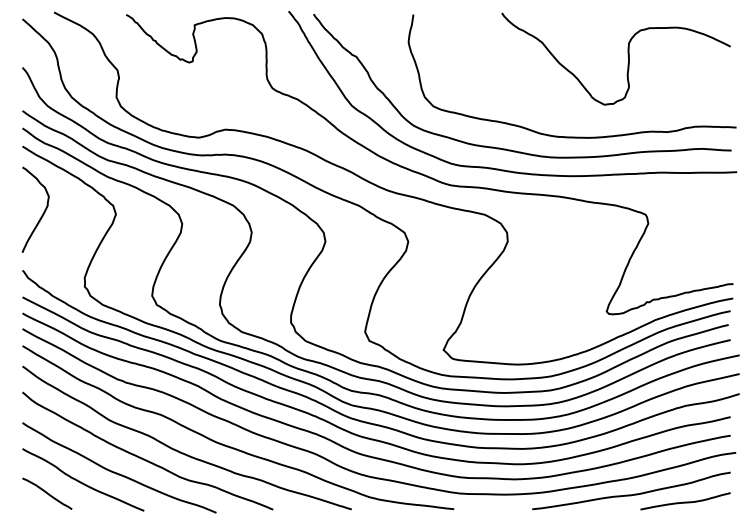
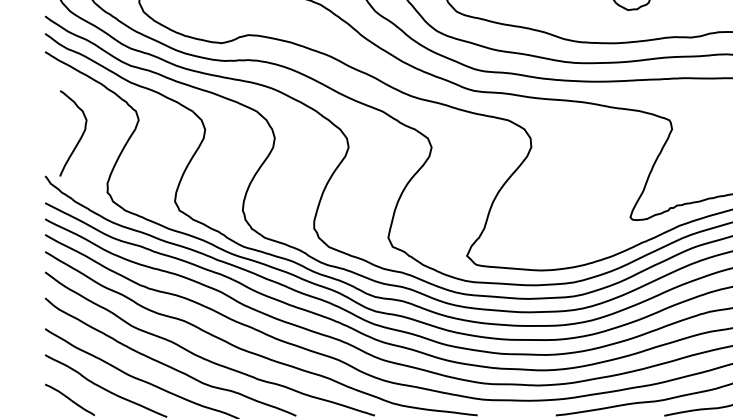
curve: (42, 213) -> (80, 137), moved

